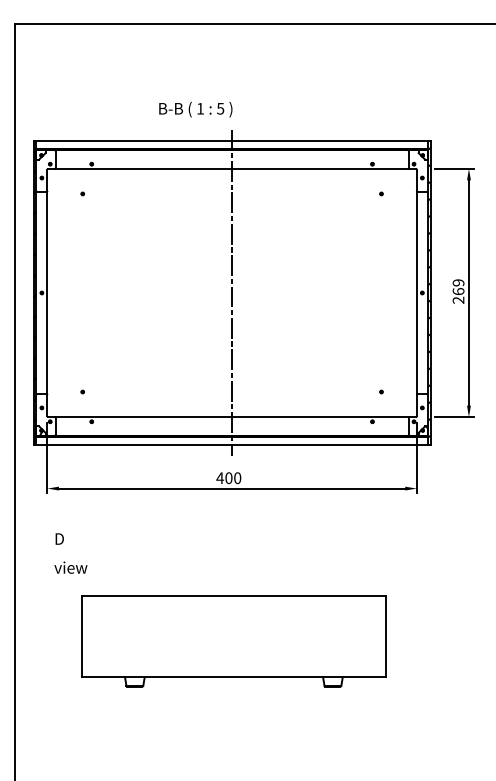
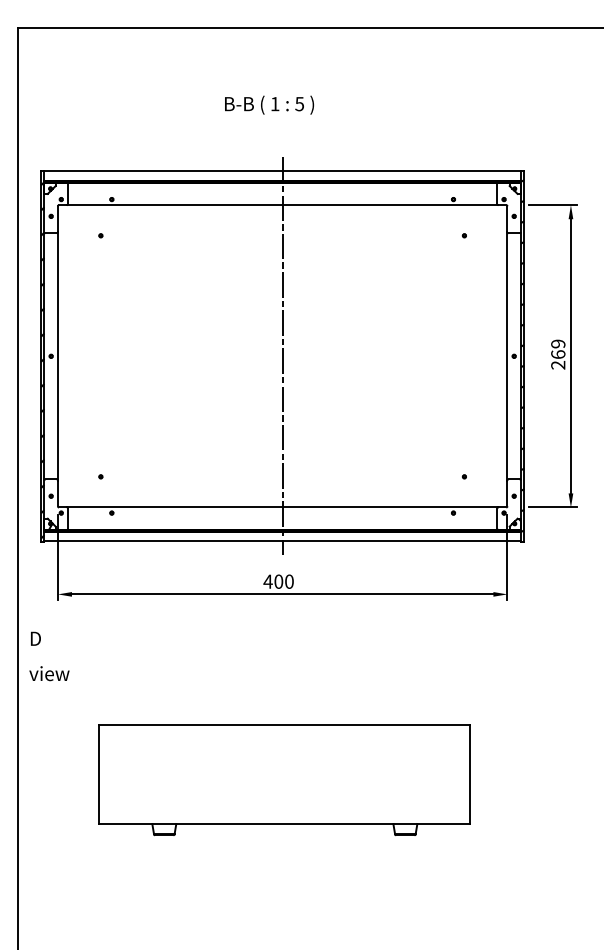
text: (195, 109) -> (269, 104), moved
text: (70, 553) -> (49, 656), moved

